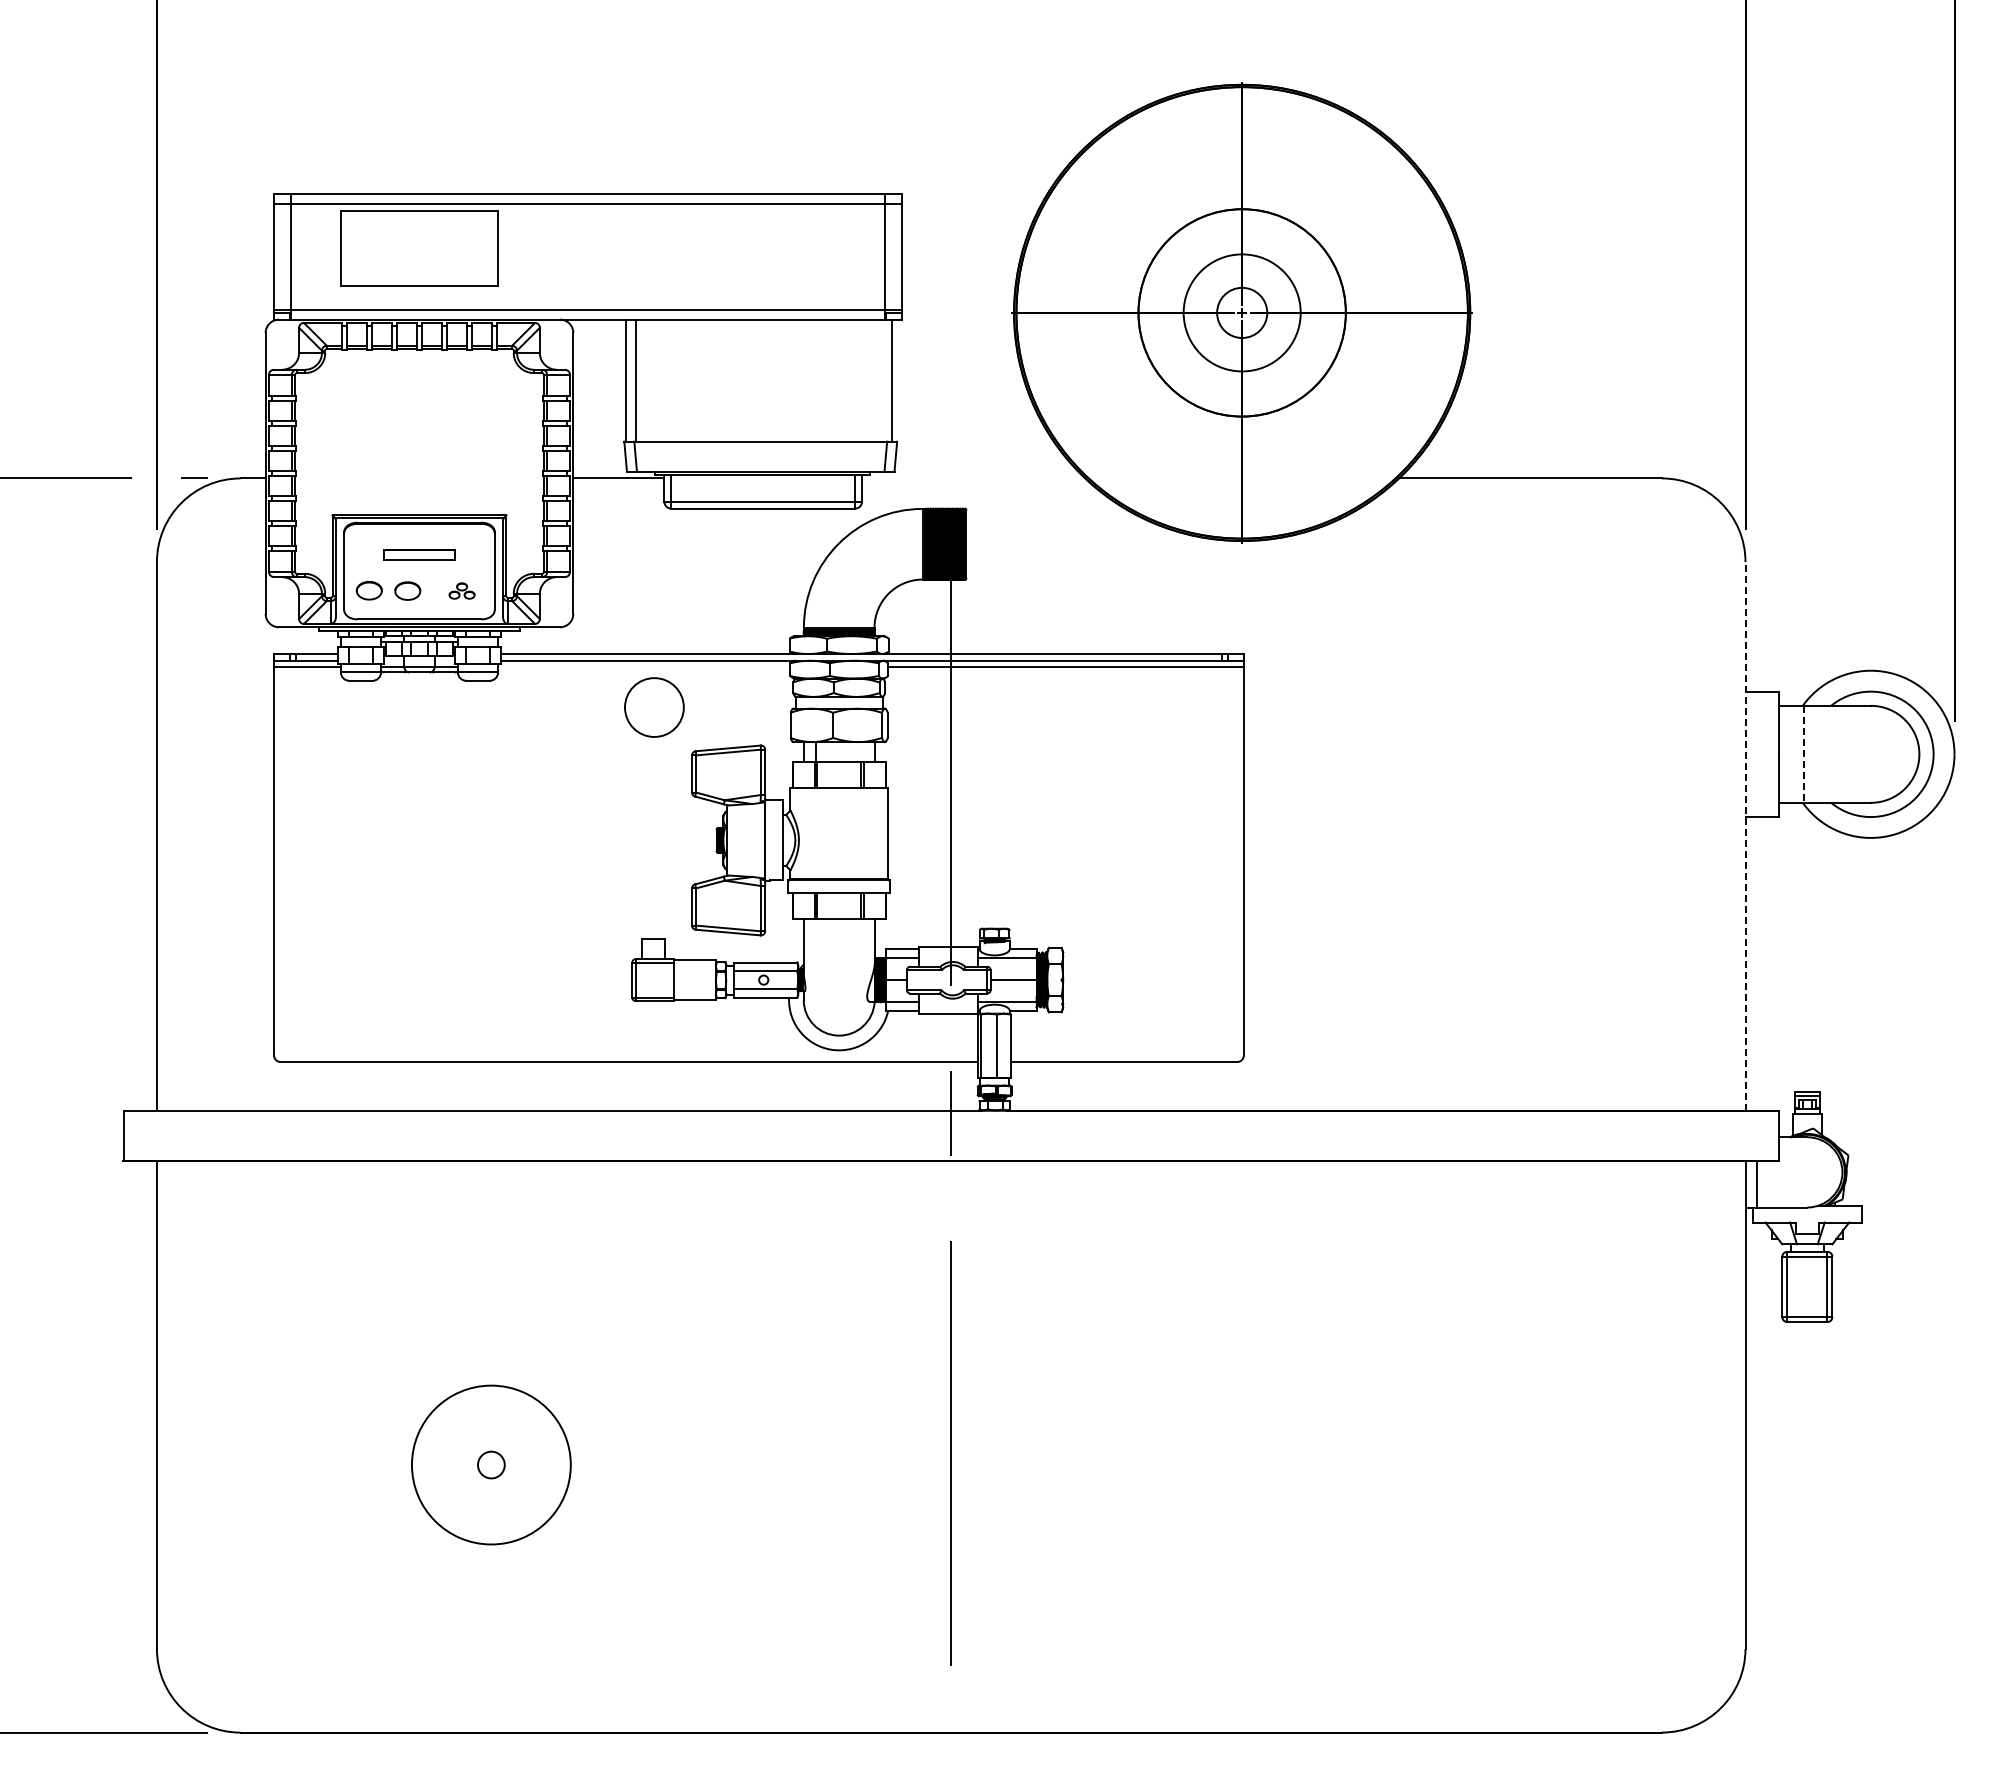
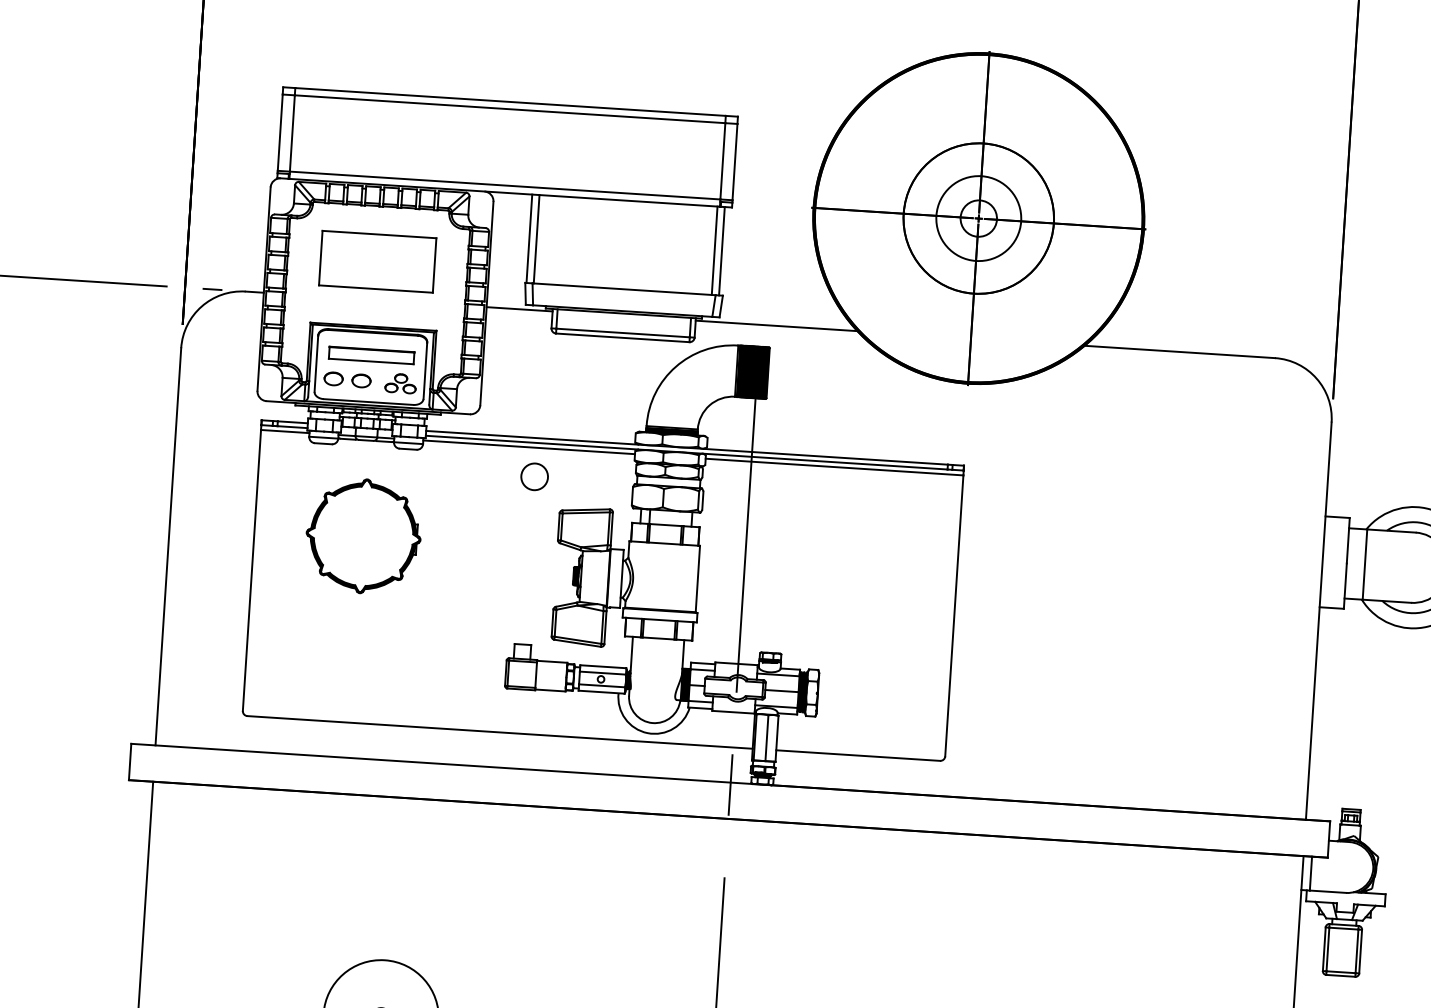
part: (419, 248) -> (377, 261), moved
line: (881, 380) -> (714, 250), added
line: (973, 478) -> (776, 325), added
part: (419, 554) -> (371, 355), size x1.67
part: (461, 590) -> (400, 383), size x1.67
line: (644, 667) -> (529, 447), added
circle: (654, 707) -> (534, 476), size x0.62
line: (1804, 754) -> (1365, 564), dashed -> solid
part: (424, 804) -> (363, 536), added
line: (1745, 835) -> (1318, 620), dashed -> solid

